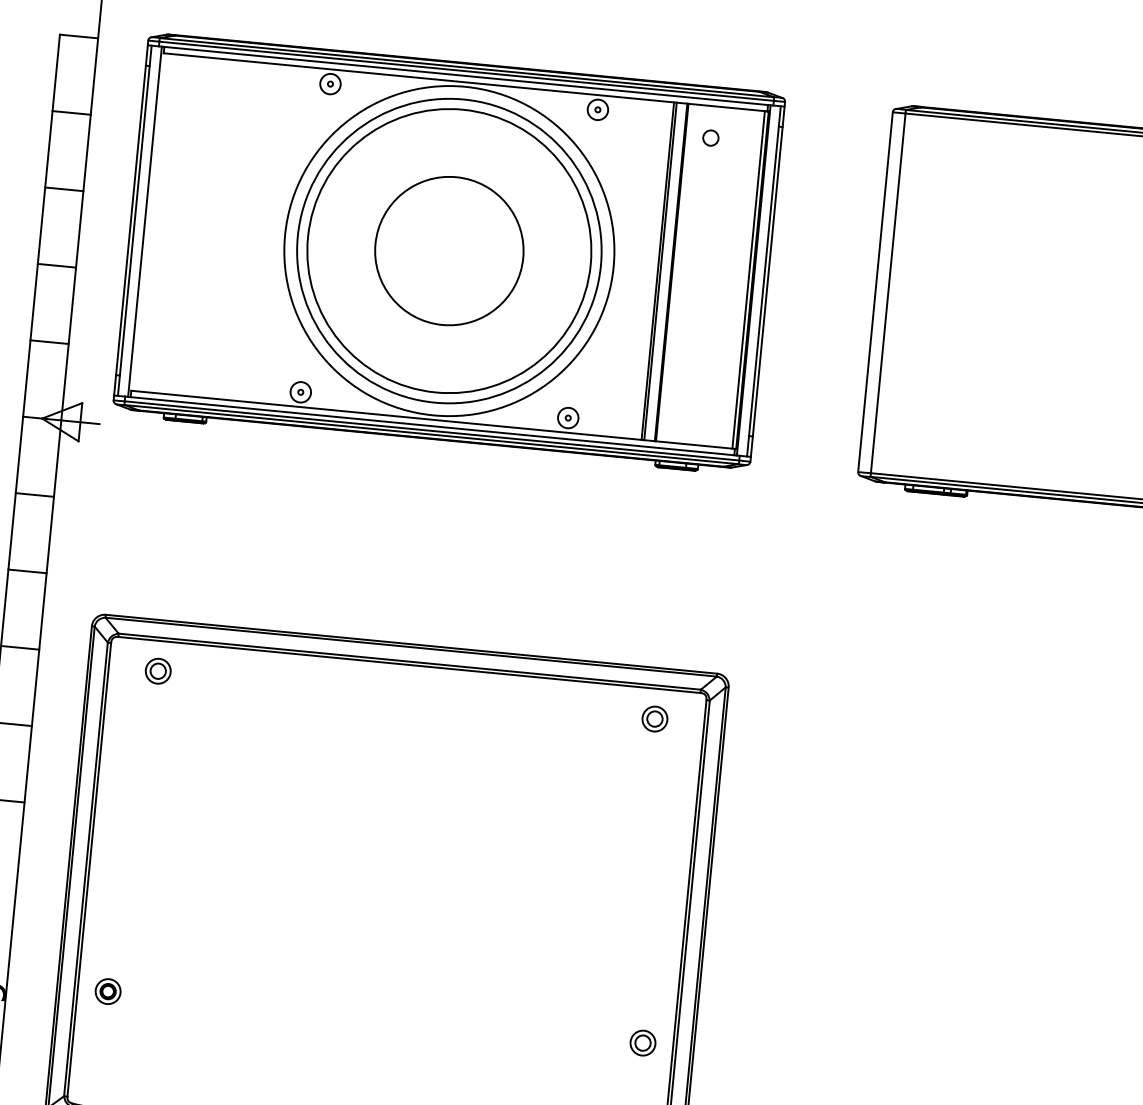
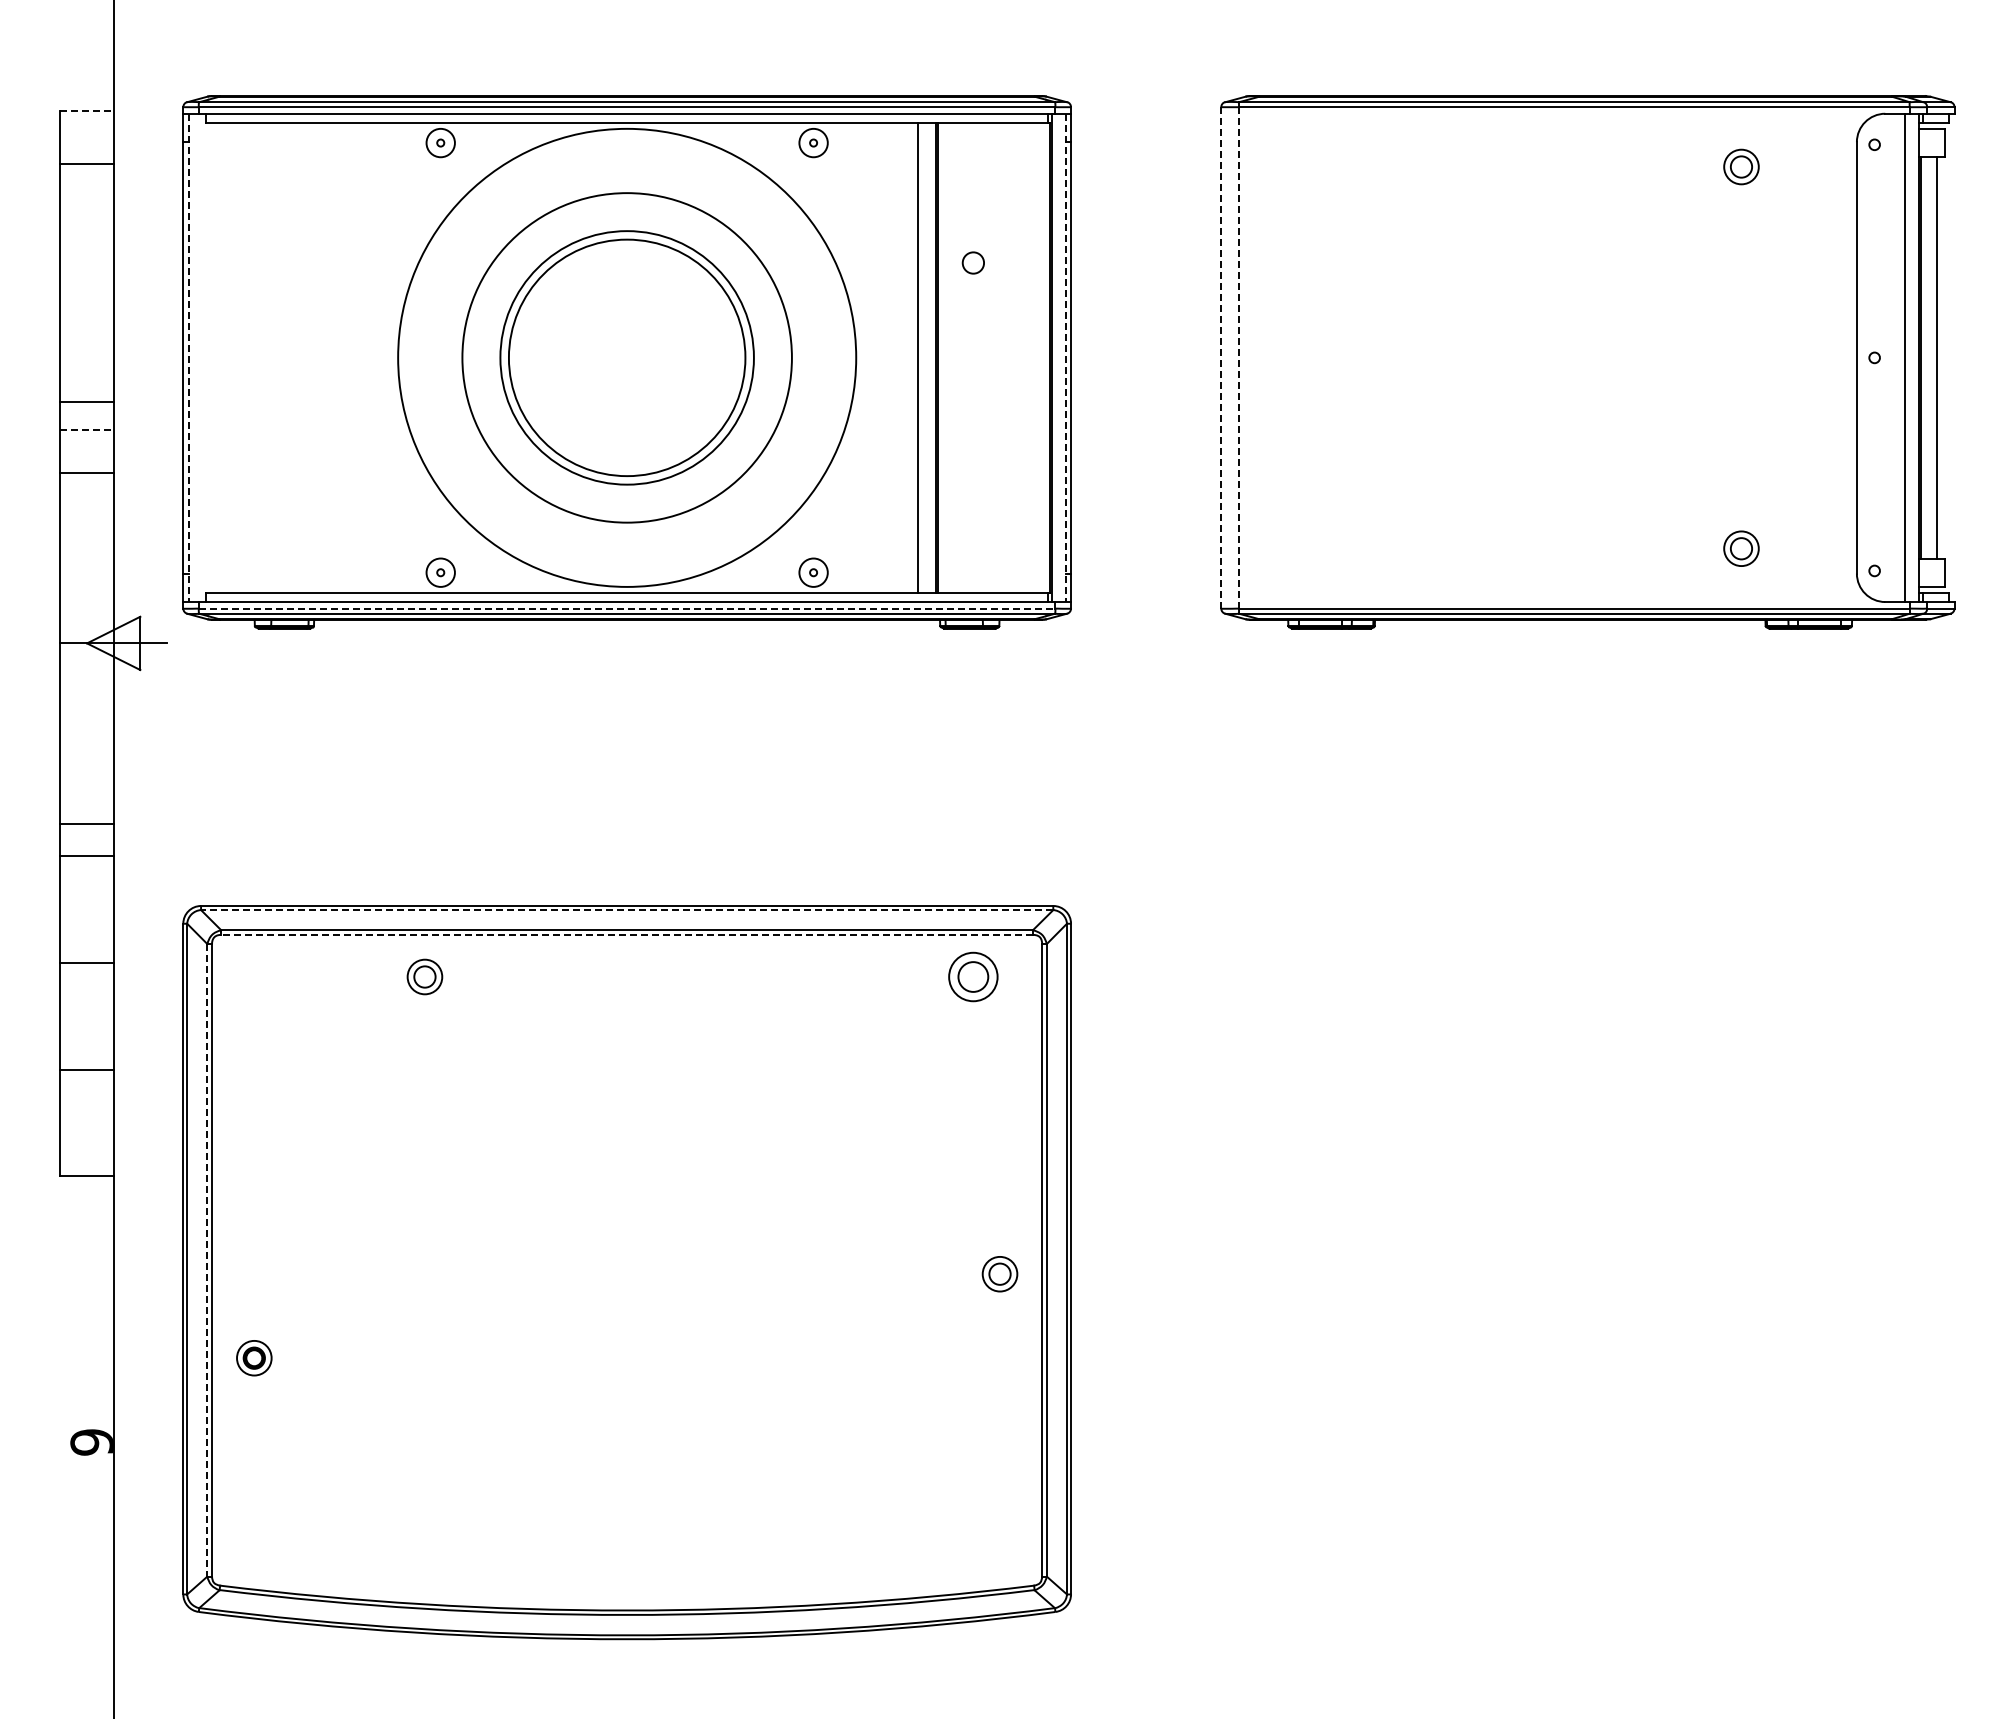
line: (79, 36) -> (87, 110), solid -> dashed
line: (71, 113) -> (86, 164), moved
circle: (710, 137) -> (972, 262), moved
line: (63, 189) -> (86, 401), moved
line: (134, 221) -> (188, 358), solid -> dashed
line: (144, 221) -> (202, 357), removed
circle: (448, 250) -> (626, 357), size x0.6
circle: (449, 250) -> (627, 357), size x0.6
circle: (449, 250) -> (627, 357), size x1.6
line: (57, 265) -> (87, 430), solid -> dashed
line: (660, 271) -> (921, 357), removed
line: (748, 279) -> (1044, 357), removed
line: (763, 281) -> (1065, 358), solid -> dashed
line: (875, 291) -> (1221, 357), solid -> dashed
line: (888, 293) -> (1239, 357), solid -> dashed
line: (49, 341) -> (86, 472), moved
line: (432, 430) -> (627, 608), solid -> dashed
line: (34, 494) -> (86, 823), moved
line: (410, 647) -> (626, 910), solid -> dashed
line: (409, 664) -> (627, 934), solid -> dashed
part: (157, 670) -> (424, 976), moved
part: (655, 718) -> (973, 976), size x1.4
line: (86, 869) -> (207, 1260), solid -> dashed
part: (108, 991) -> (254, 1358), moved
part: (642, 1043) -> (999, 1274), moved

